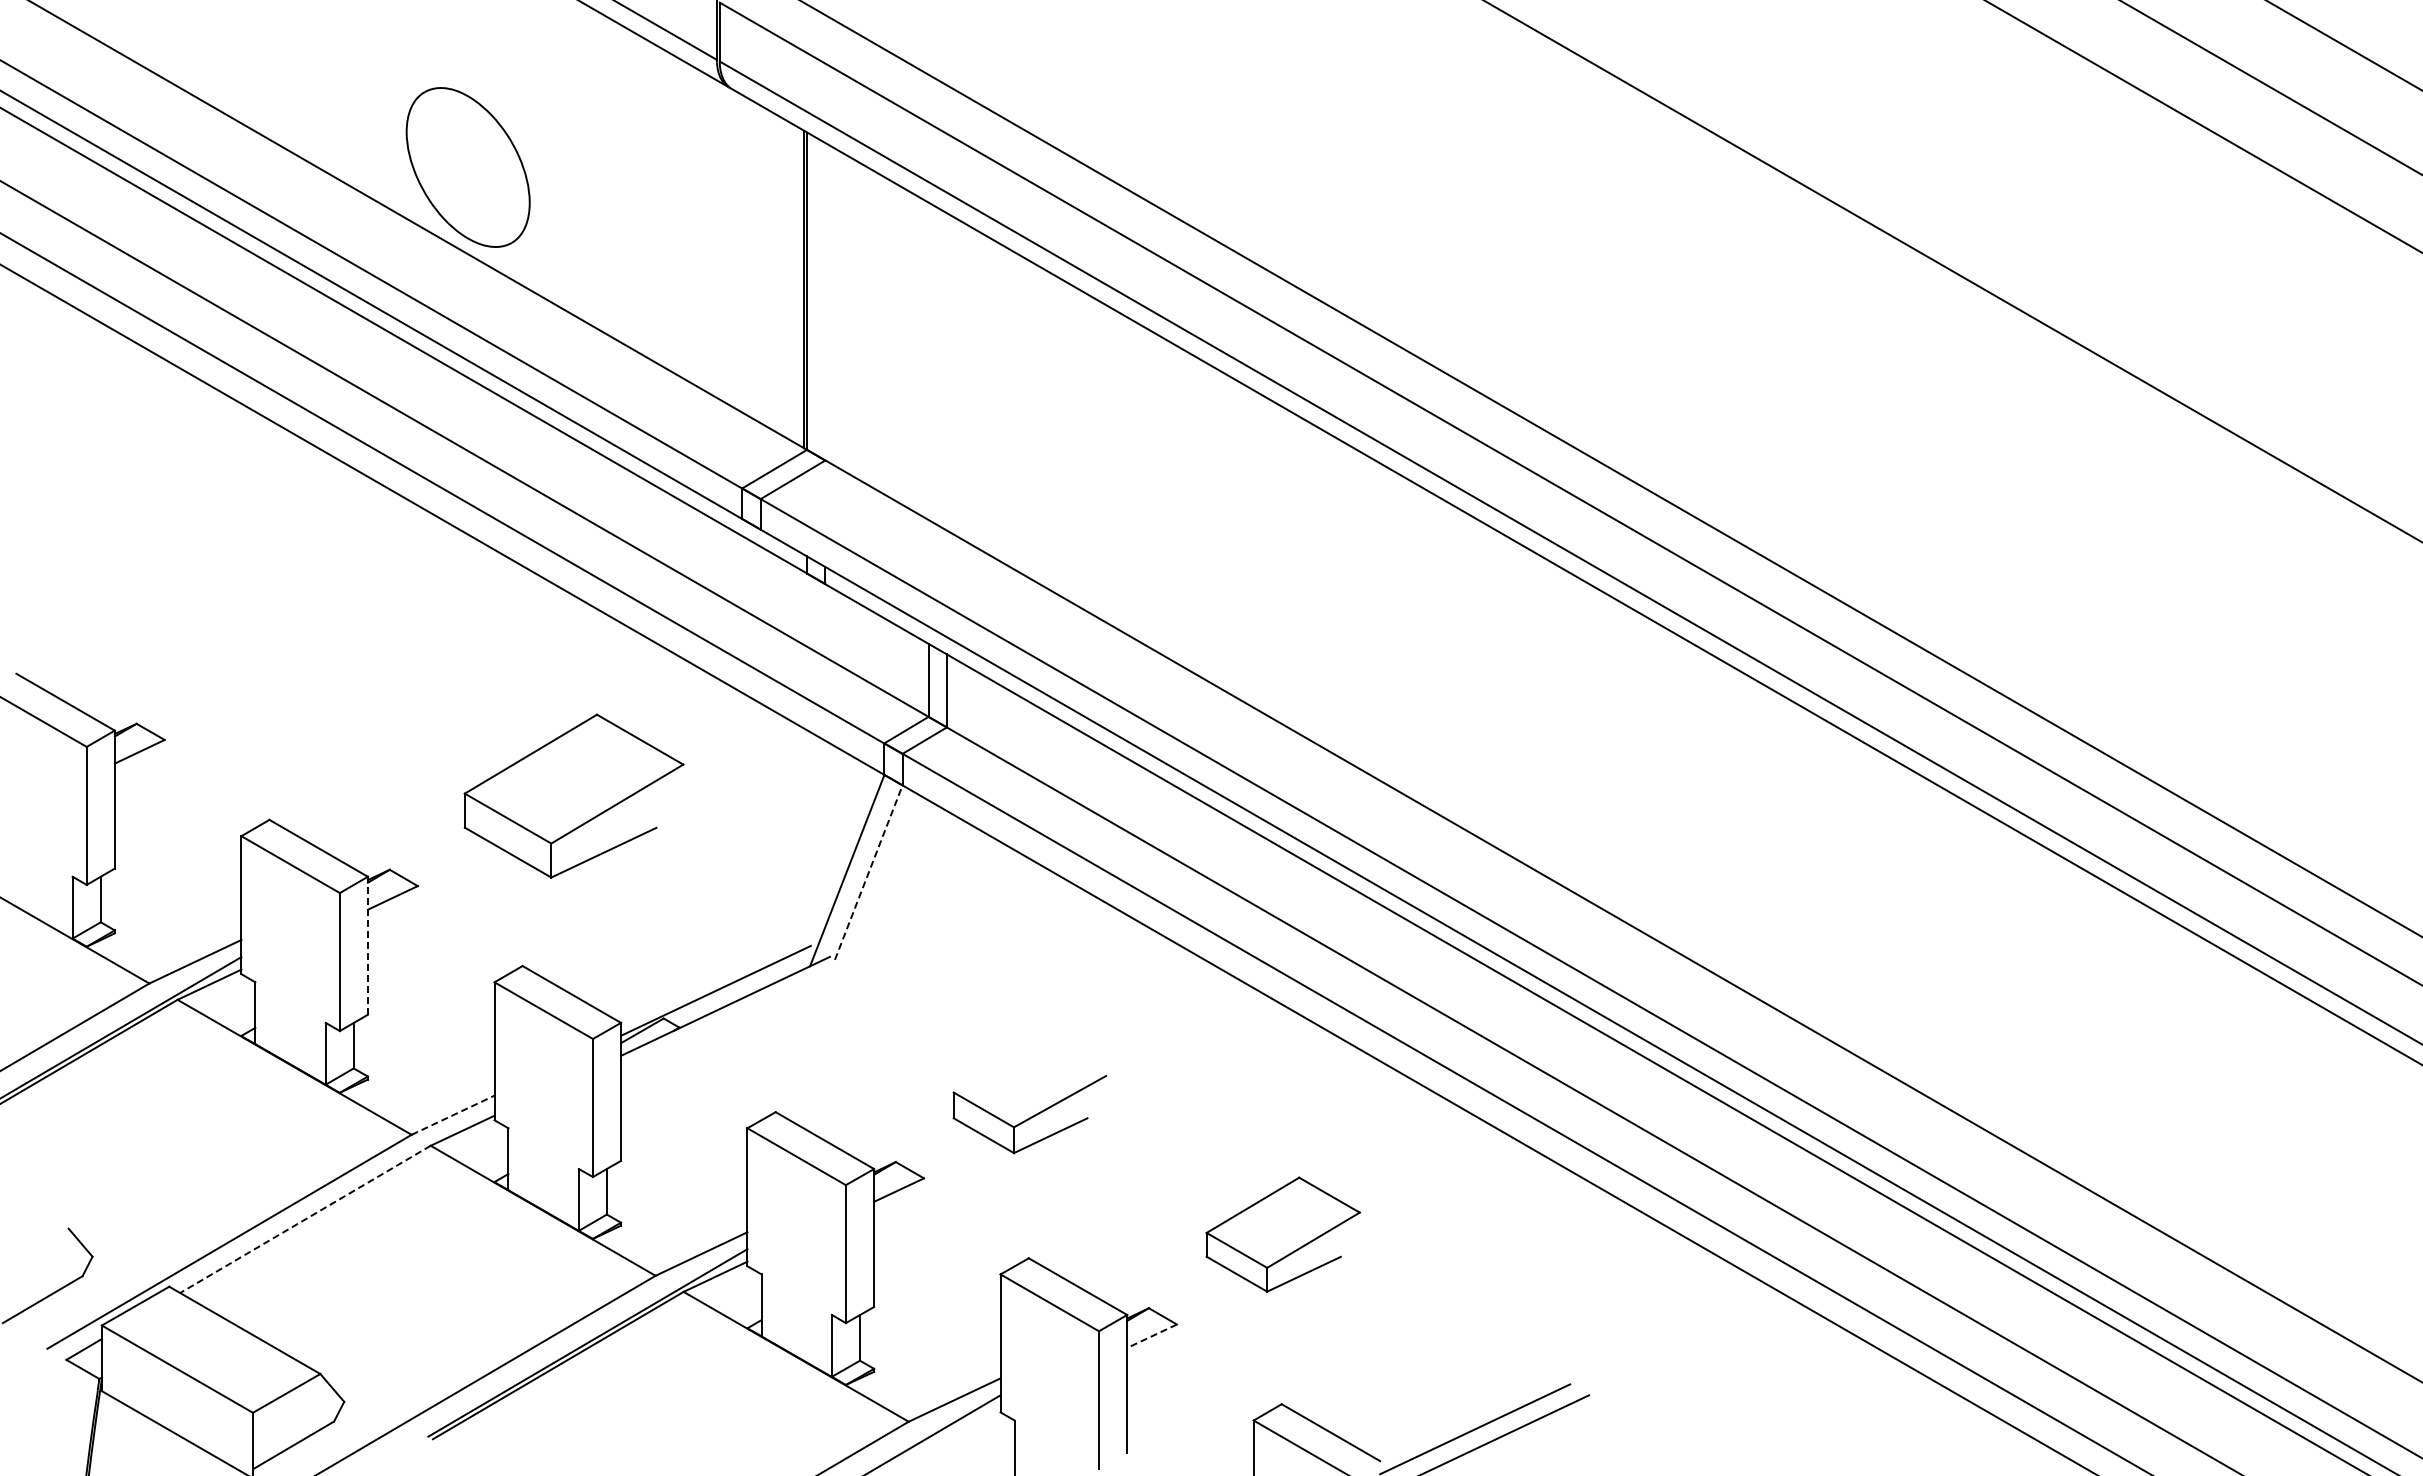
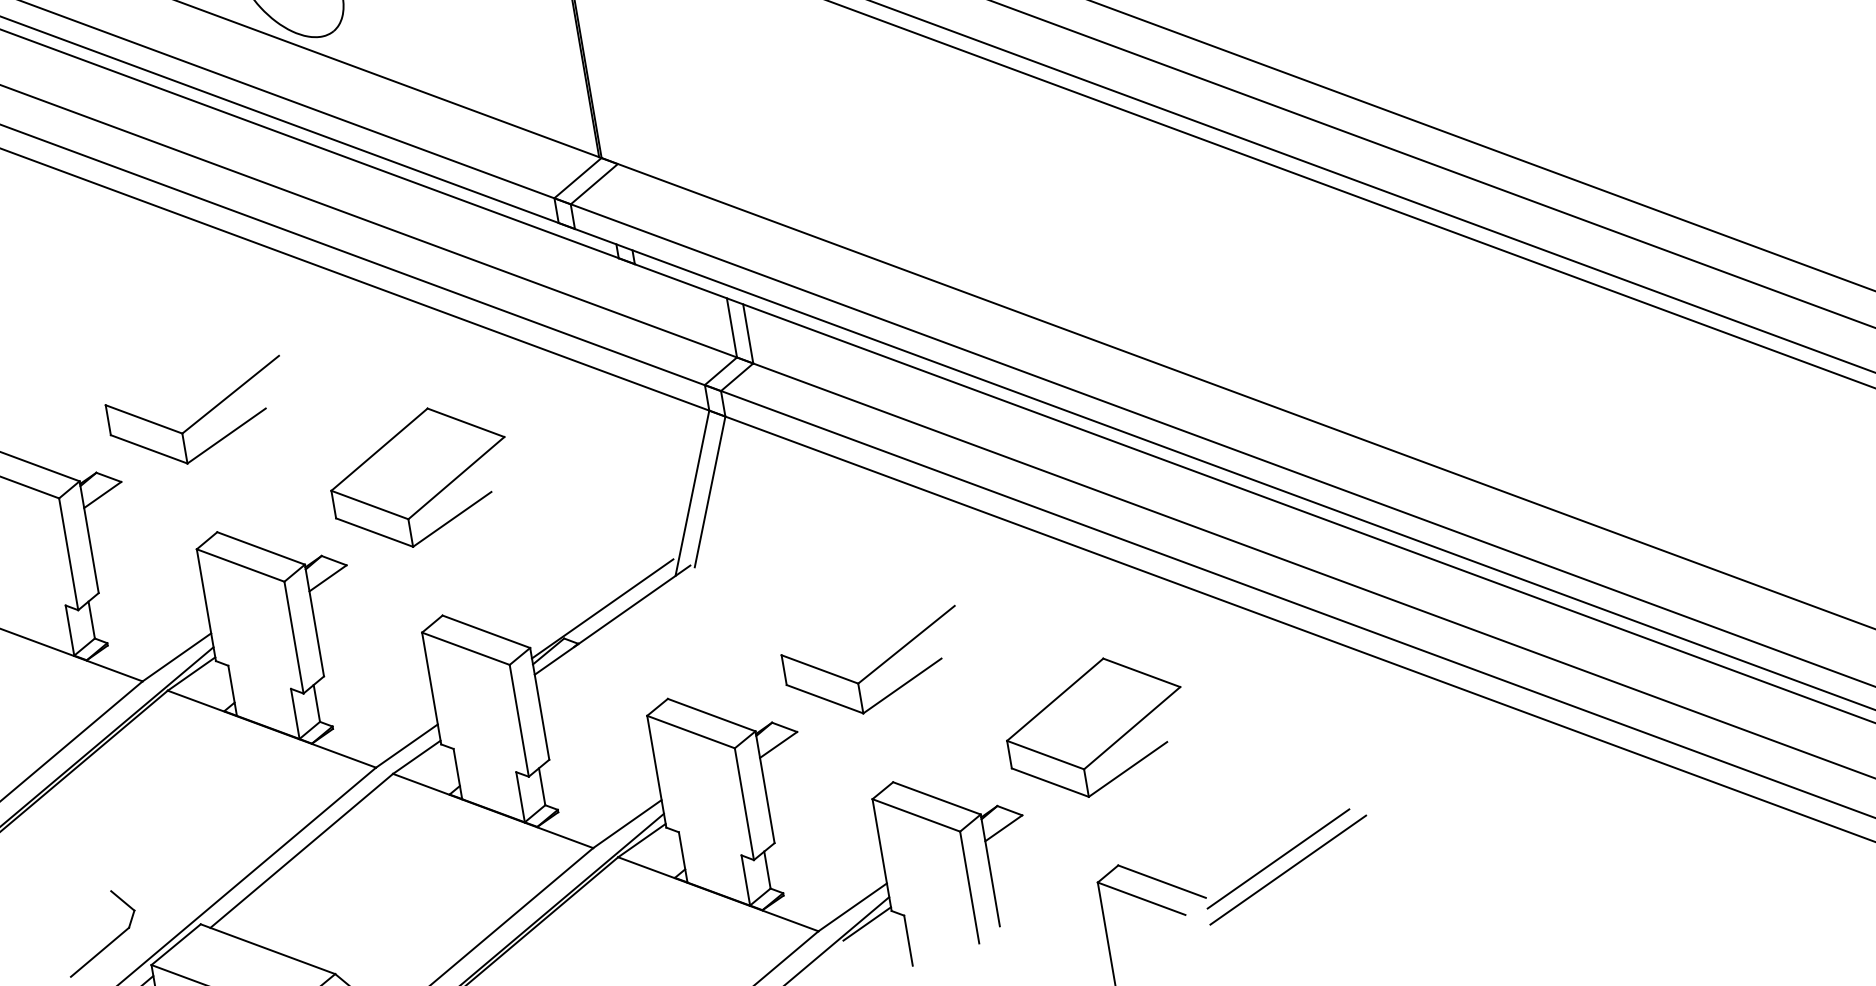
part: (270, 676) -> (198, 415), added
part: (573, 795) -> (419, 477), moved
line: (868, 872) -> (709, 491), dashed -> solid
line: (367, 945) -> (314, 620), dashed -> solid
part: (1029, 1114) -> (873, 665), size x1.43
line: (453, 1115) -> (407, 746), dashed -> solid
line: (304, 1219) -> (301, 851), dashed -> solid
part: (1282, 1234) -> (1095, 727), size x1.43
line: (1151, 1336) -> (1003, 828), dashed -> solid
line: (968, 1422) -> (867, 923), added

